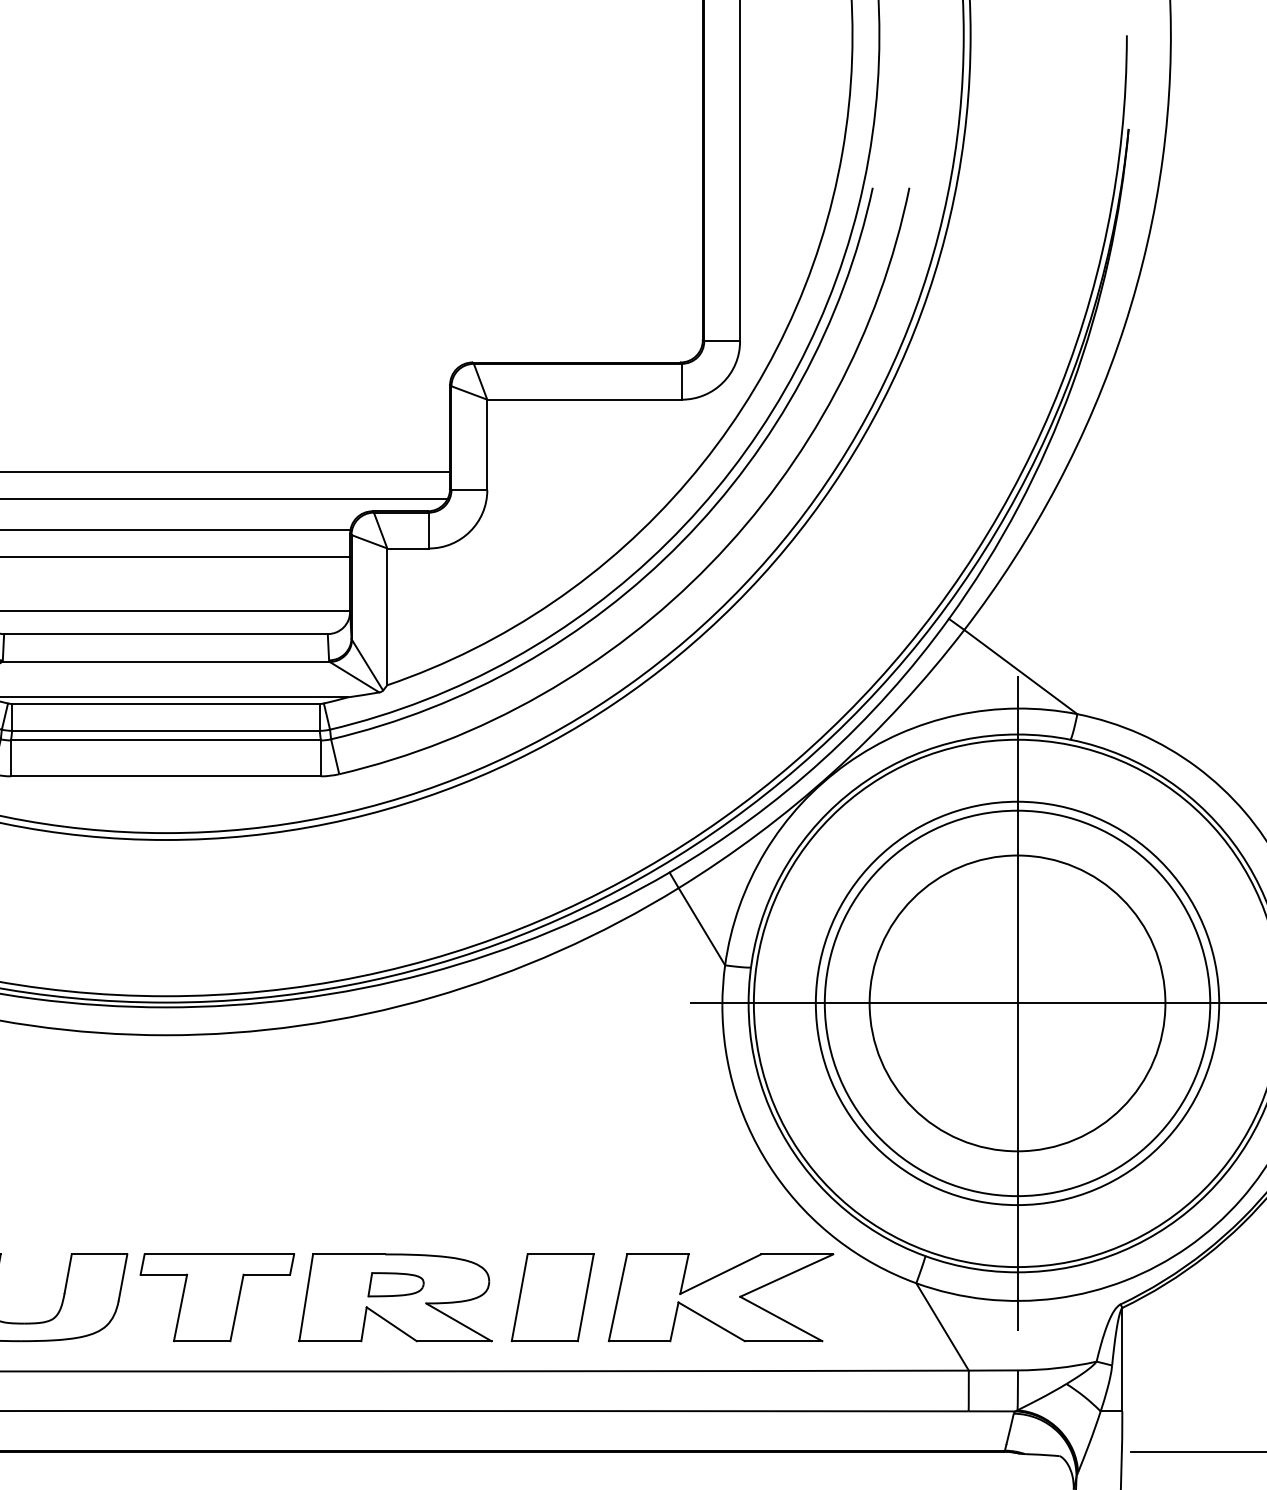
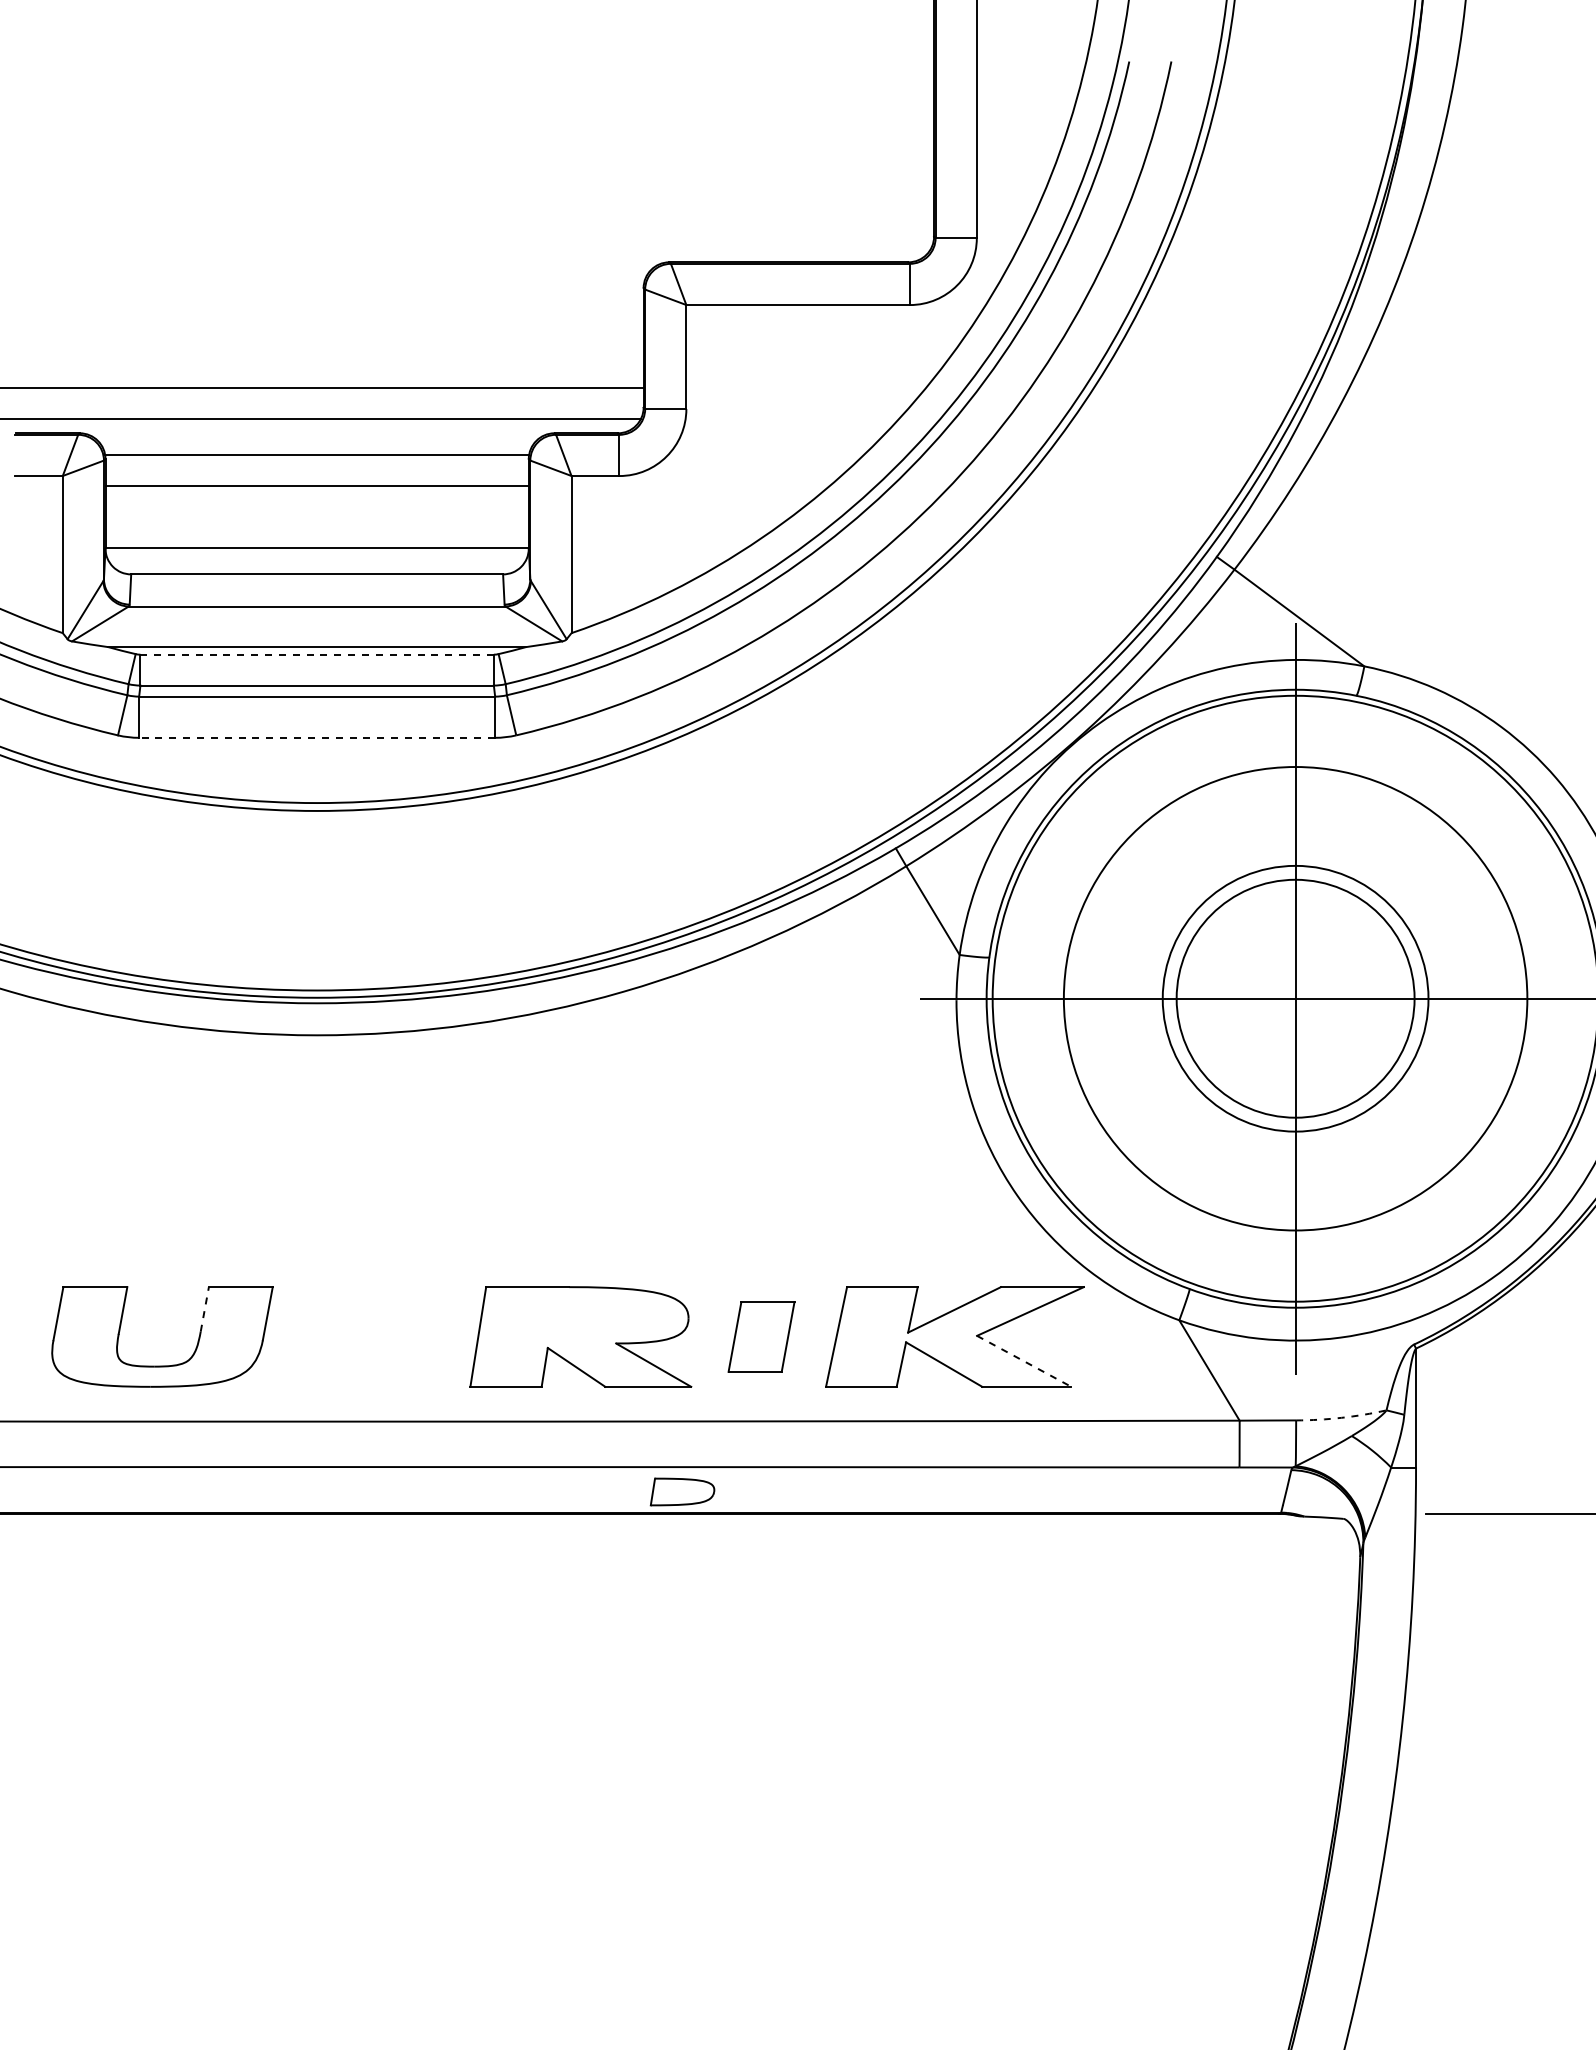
line: (166, 703) -> (317, 654), solid -> dashed
line: (165, 776) -> (316, 737), solid -> dashed
circle: (1017, 1003) -> (1295, 998), size x0.6
circle: (1017, 1003) -> (1295, 998), size x0.7
line: (67, 1273) -> (204, 1309), solid -> dashed
part: (396, 1284) -> (682, 1491), moved
part: (217, 1297) -> (376, 1336), removed
part: (552, 1297) -> (761, 1336), size x0.7
line: (781, 1319) -> (1024, 1361), solid -> dashed
arc: (1057, 1367) -> (1341, 1417), solid -> dashed

